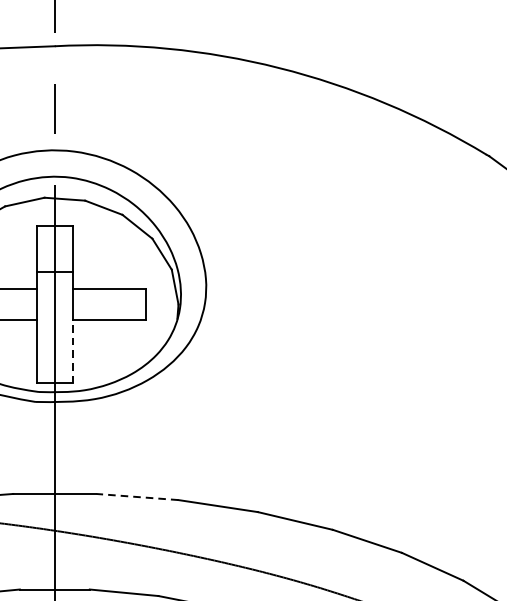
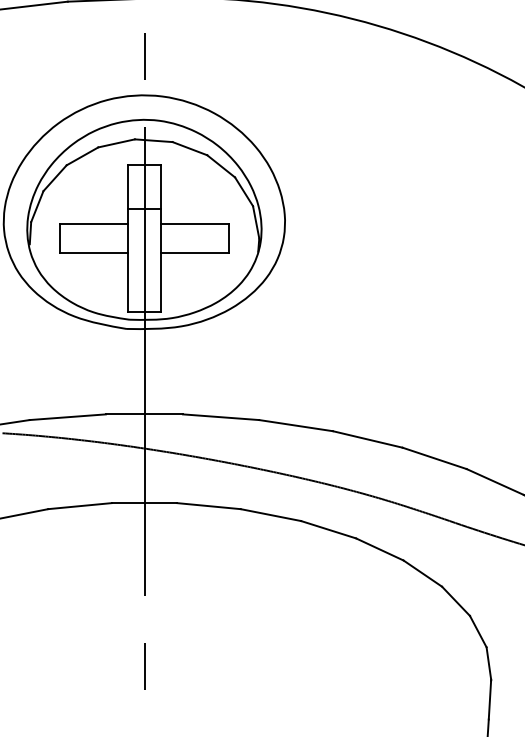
line: (72, 350) -> (160, 281), dashed -> solid
line: (136, 497) -> (220, 417), dashed -> solid

